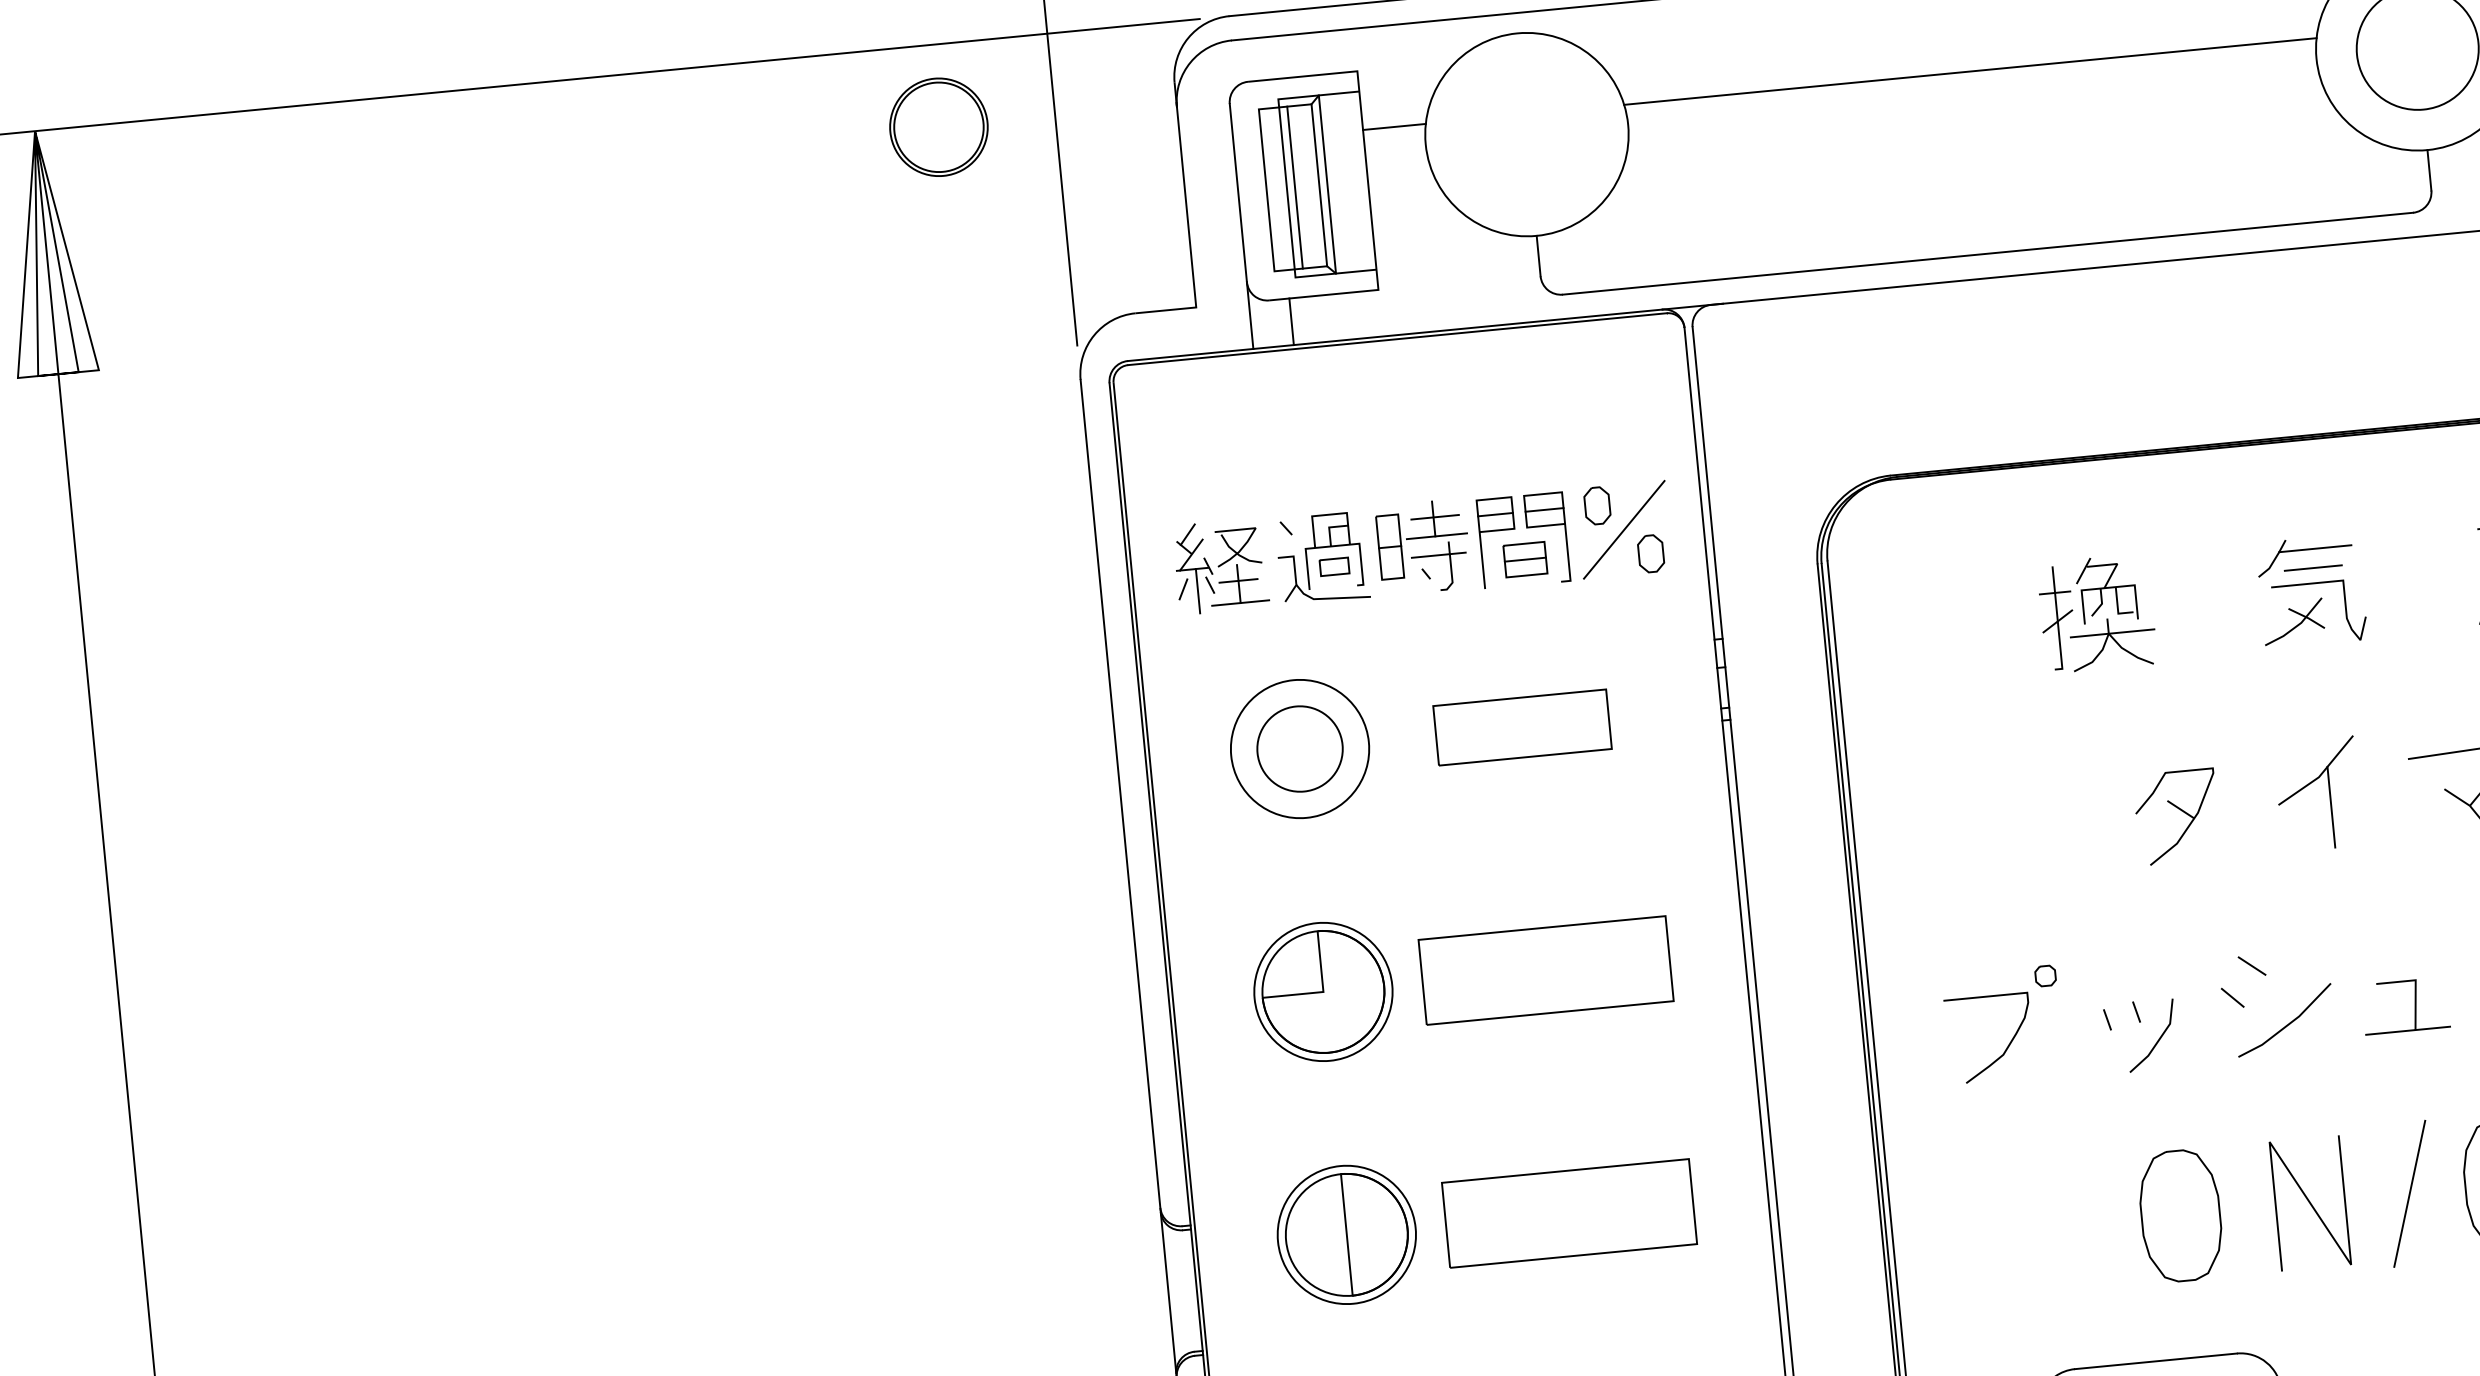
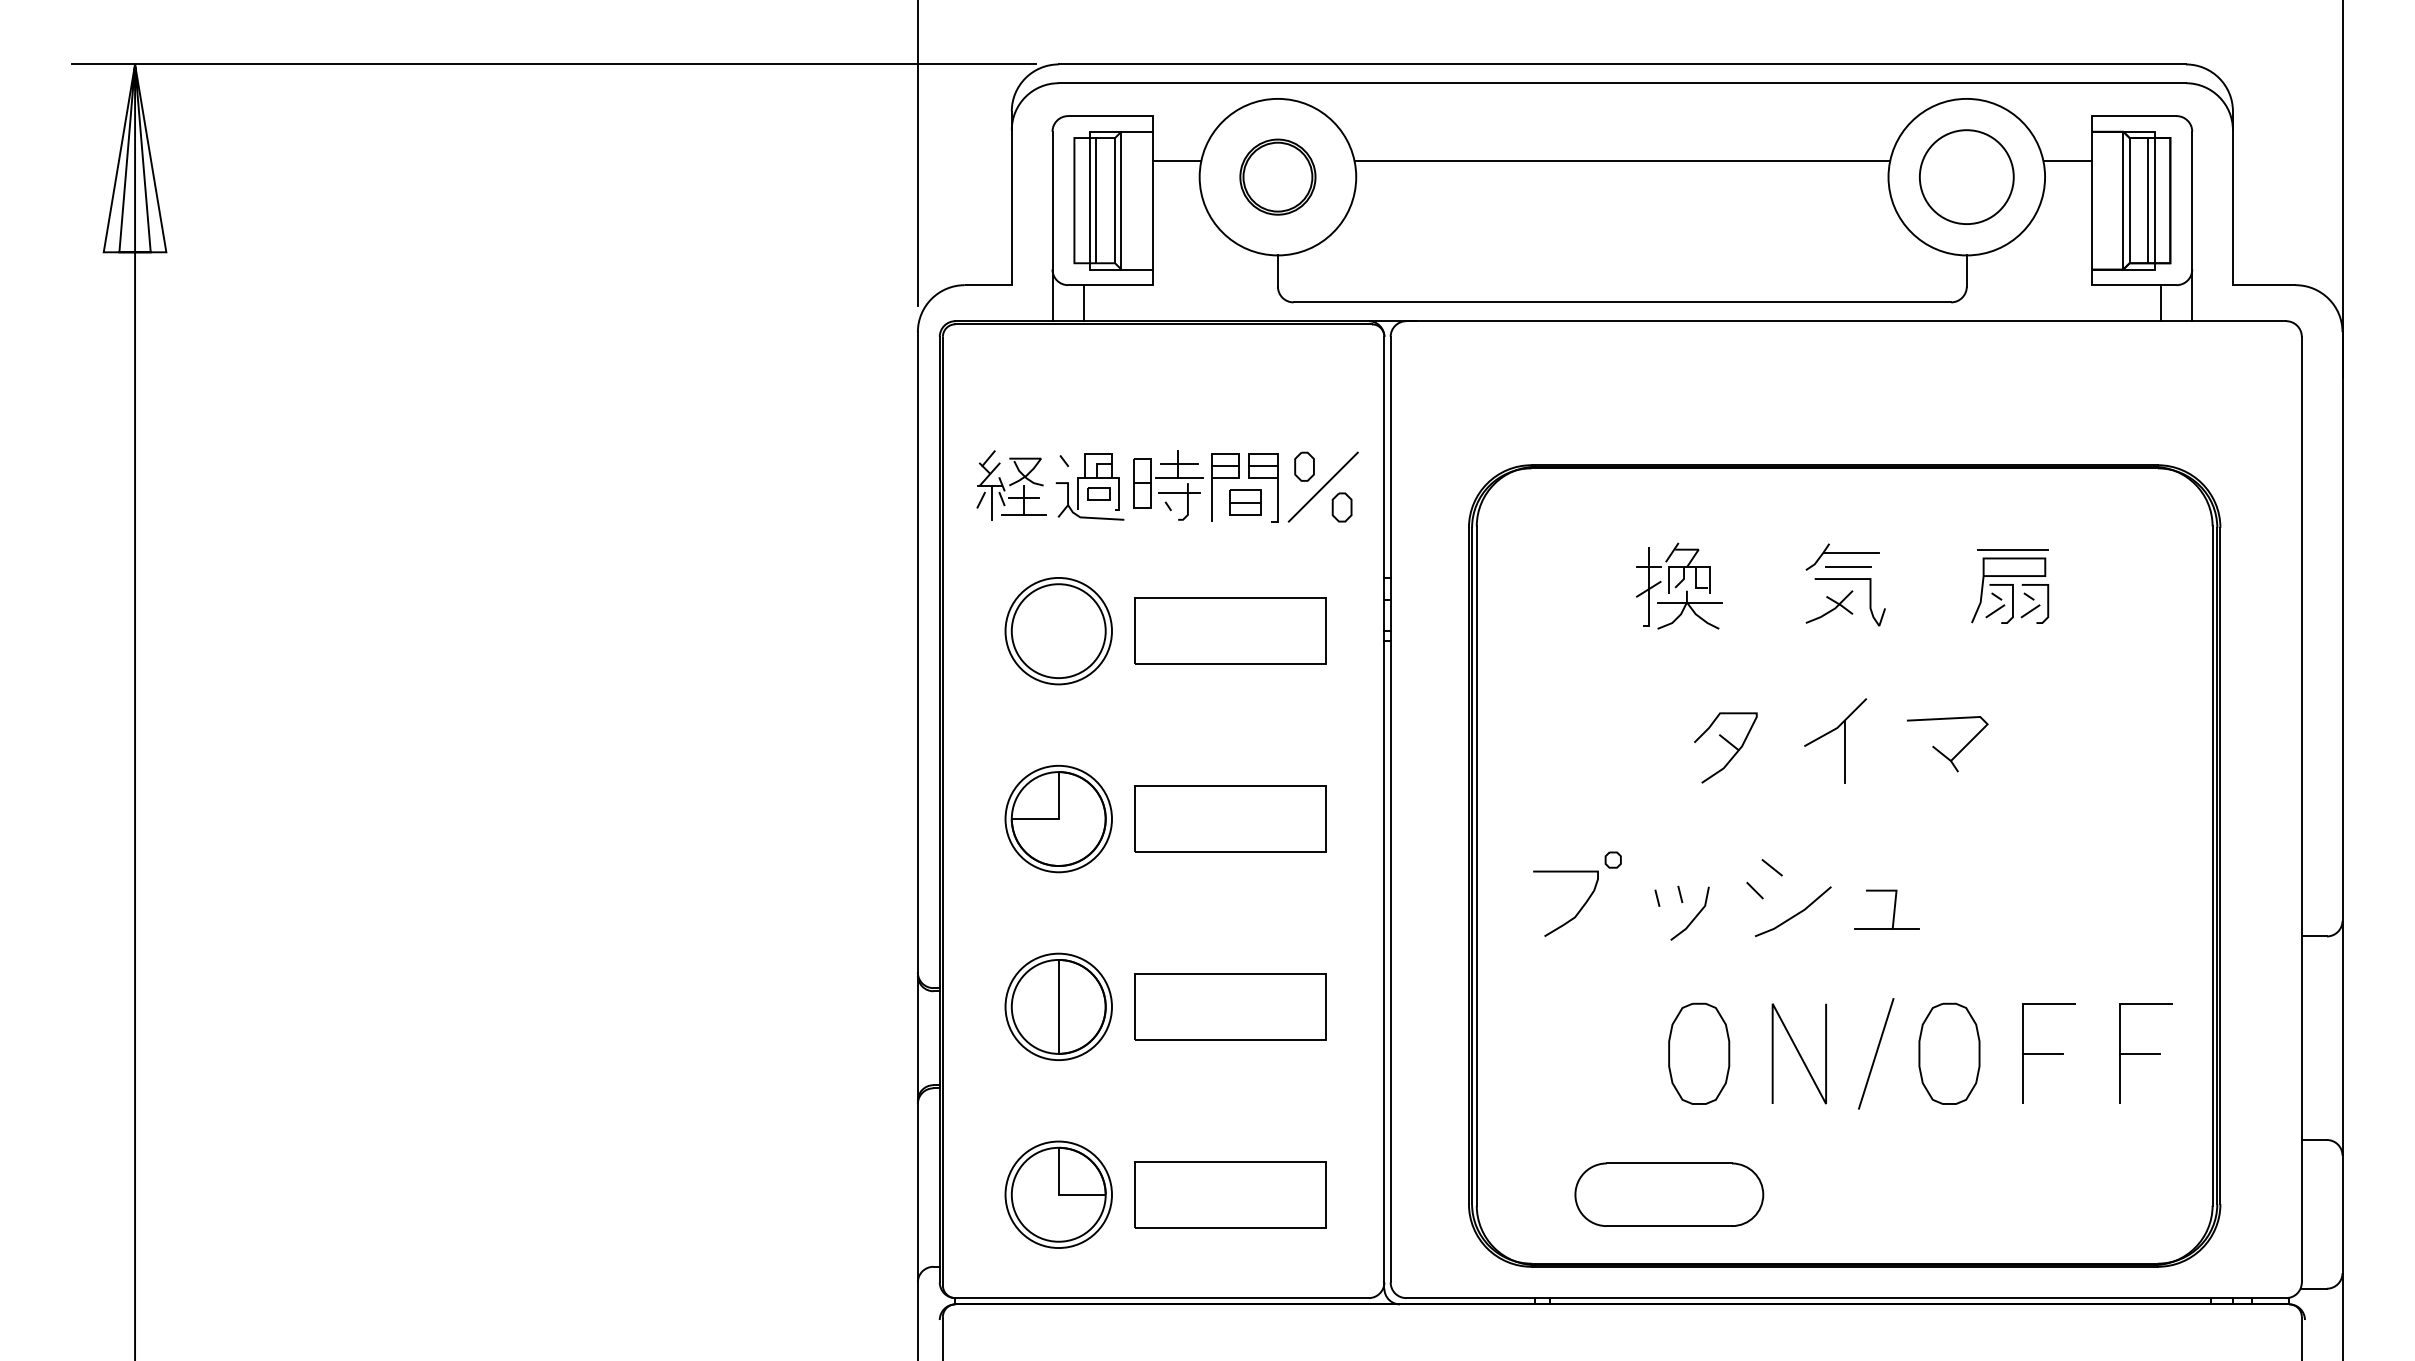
part: (938, 126) -> (1277, 176), moved
part: (1522, 726) -> (1230, 630), size x1.43
circle: (1299, 749) -> (1058, 631), size x1.43

